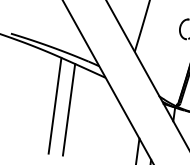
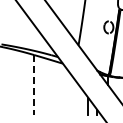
line: (55, 105) -> (34, 84), solid -> dashed
line: (69, 108) -> (43, 85), removed

